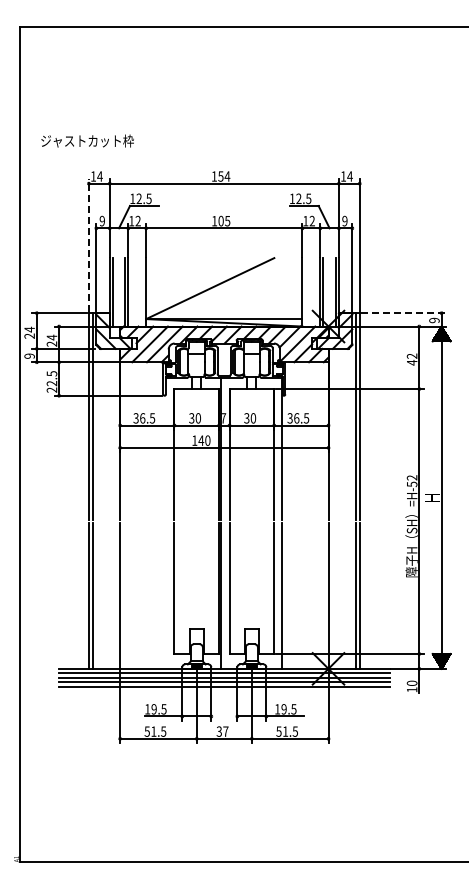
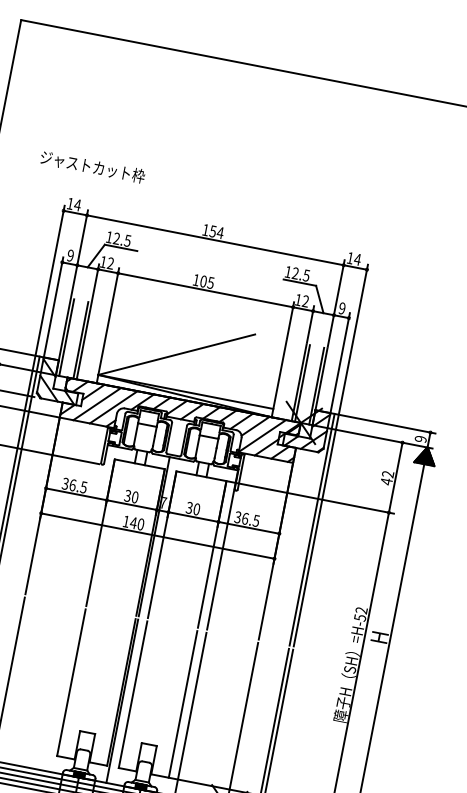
text: (87, 140) -> (92, 166), moved
line: (88, 244) -> (49, 278), dashed -> solid
line: (404, 313) -> (388, 424), dashed -> solid

